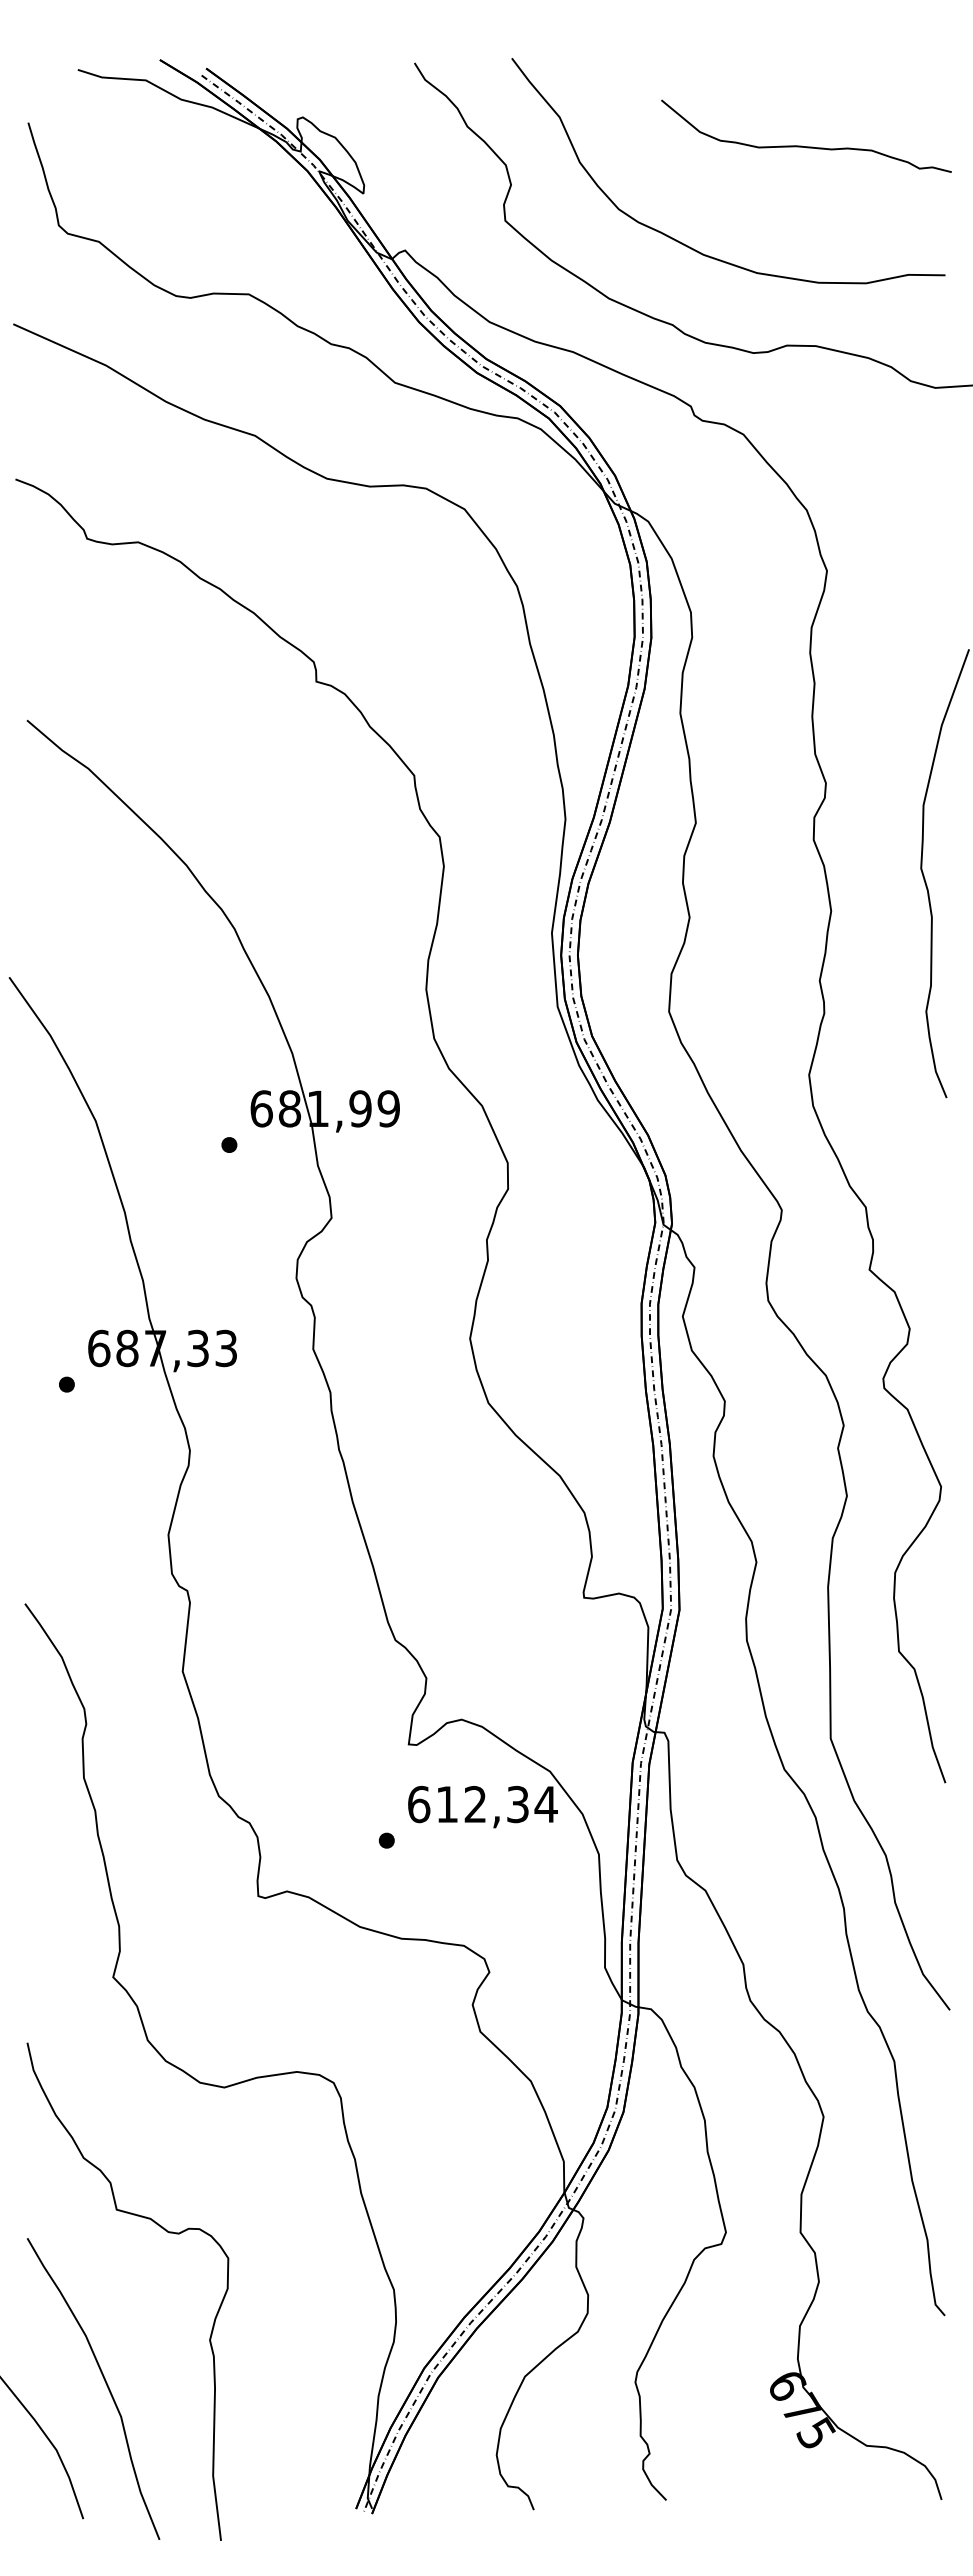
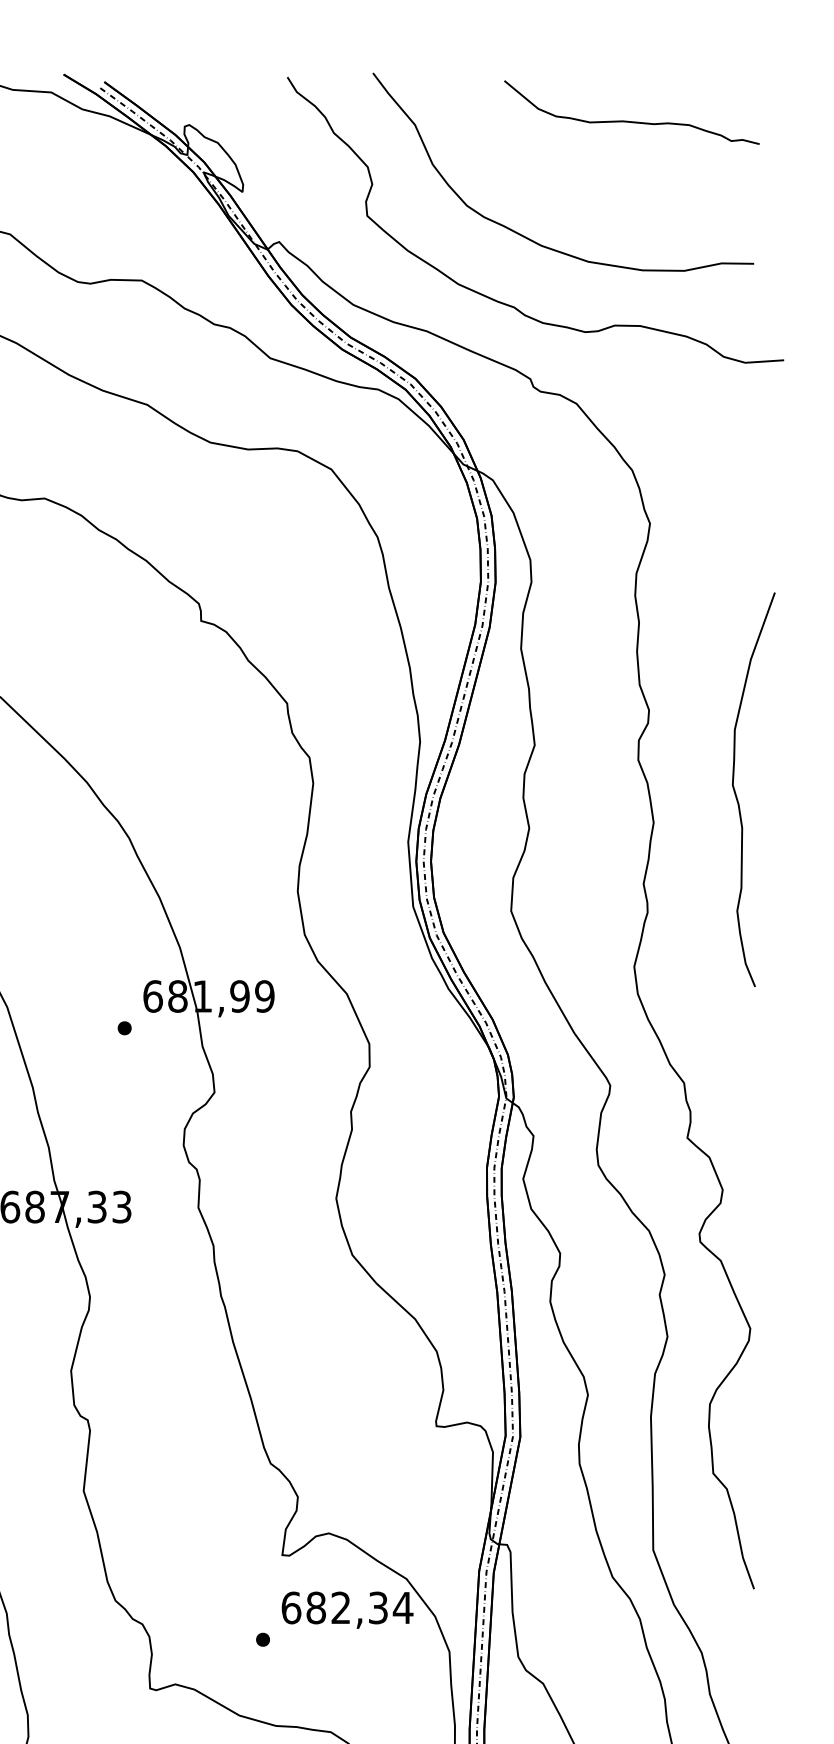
curve: (802, 145) -> (628, 120), moved
text: (447, 1804) -> (316, 1607), 612,34 -> 682,34

